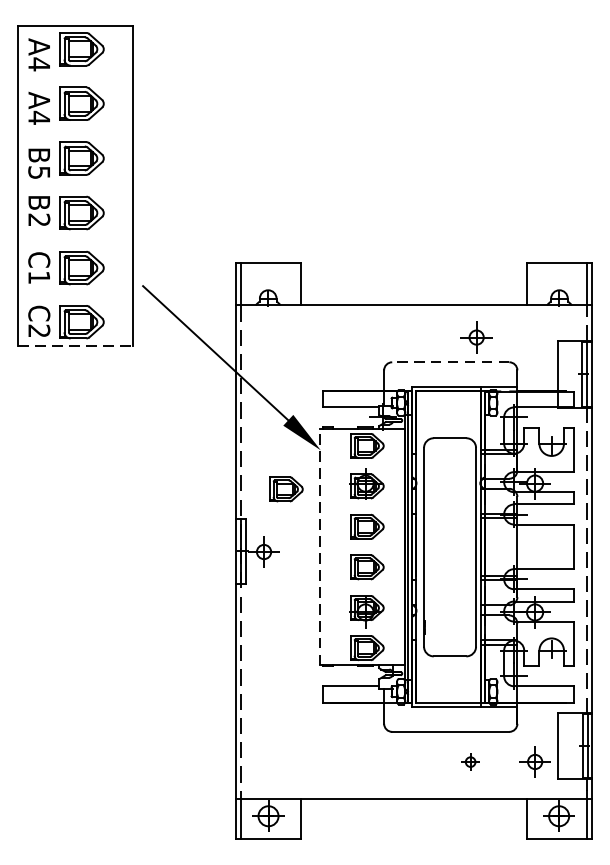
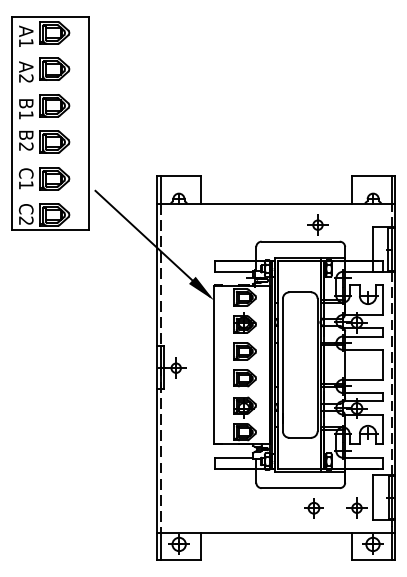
text: (39, 63) -> (26, 42), A4 -> A1
text: (39, 117) -> (26, 78), A4 -> A2
text: (38, 173) -> (25, 115), B5 -> B1
line: (75, 345) -> (50, 230), dashed -> solid
line: (450, 362) -> (300, 241), dashed -> solid
part: (285, 489) -> (190, 326), removed
line: (319, 546) -> (213, 364), dashed -> solid
part: (469, 762) -> (313, 508), size x1.67

